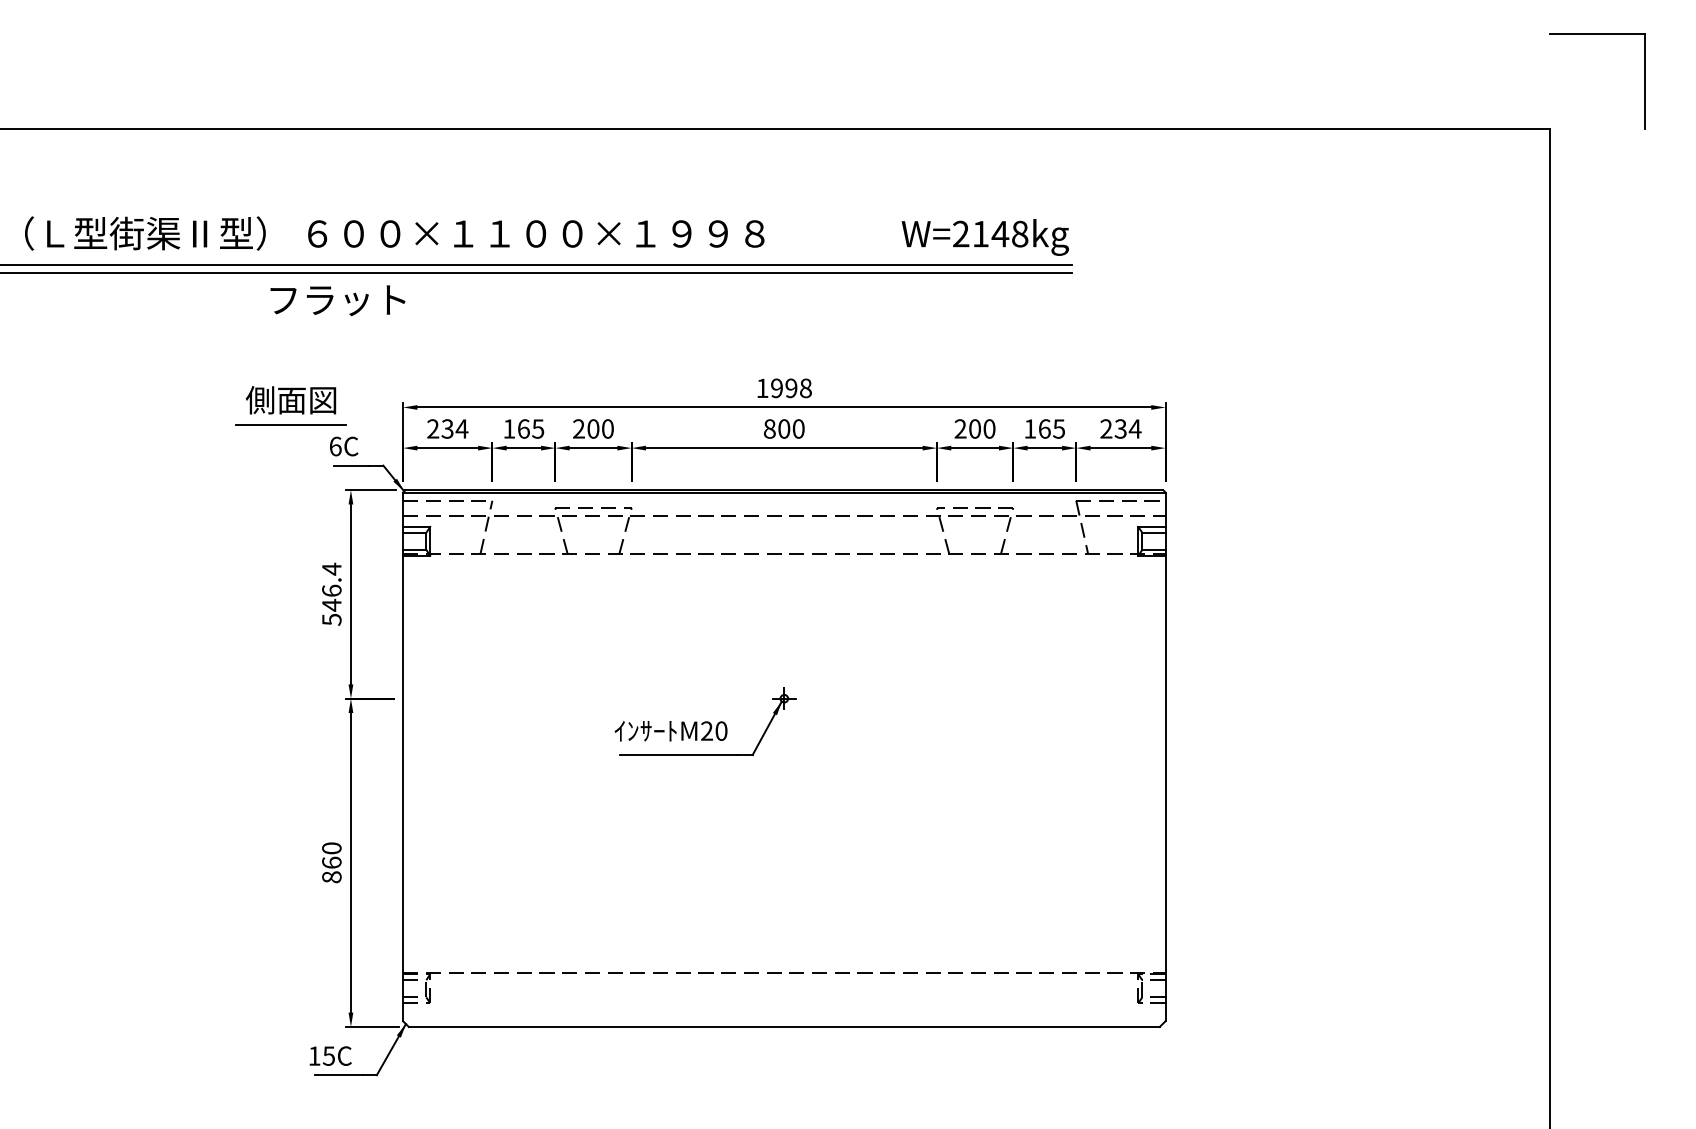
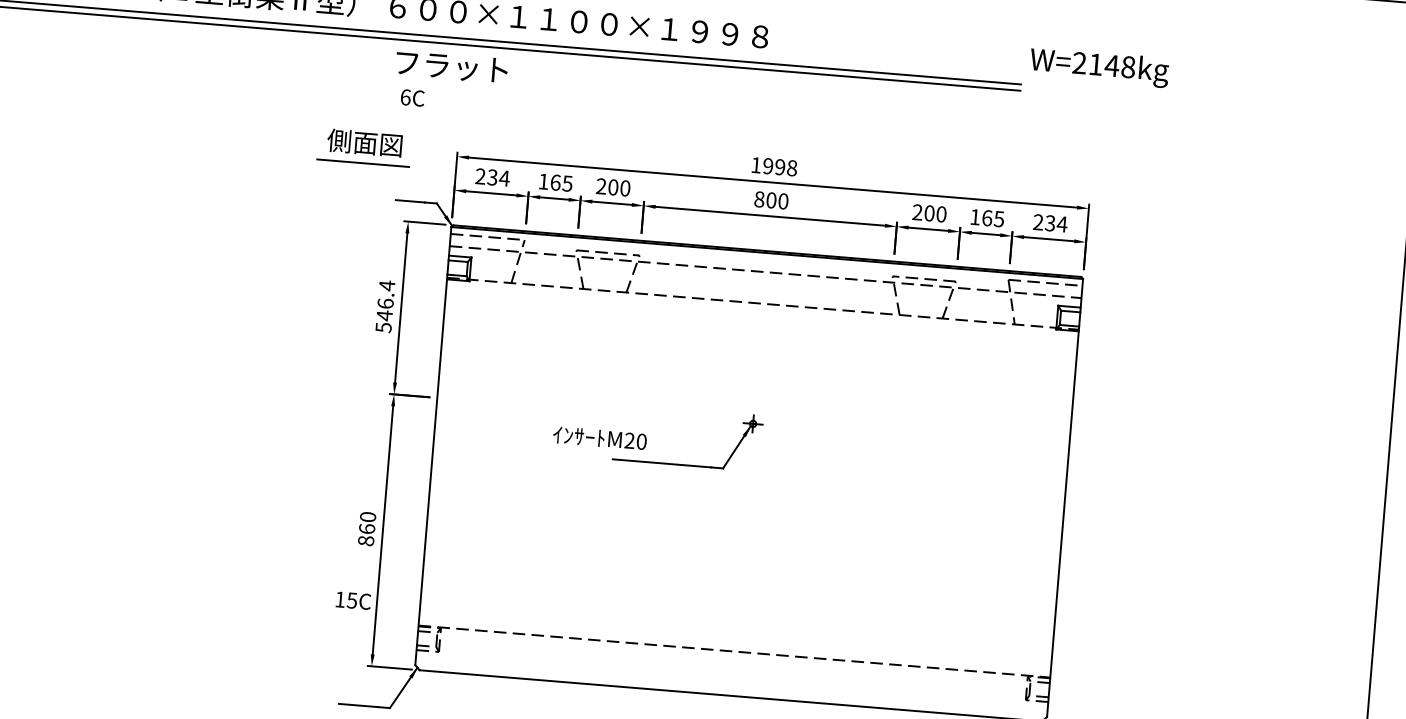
text: (984, 237) -> (1098, 67), moved
text: (337, 300) -> (451, 66), moved
text: (344, 446) -> (413, 97), moved
text: (670, 731) -> (599, 438), moved
text: (330, 1055) -> (353, 600), moved

